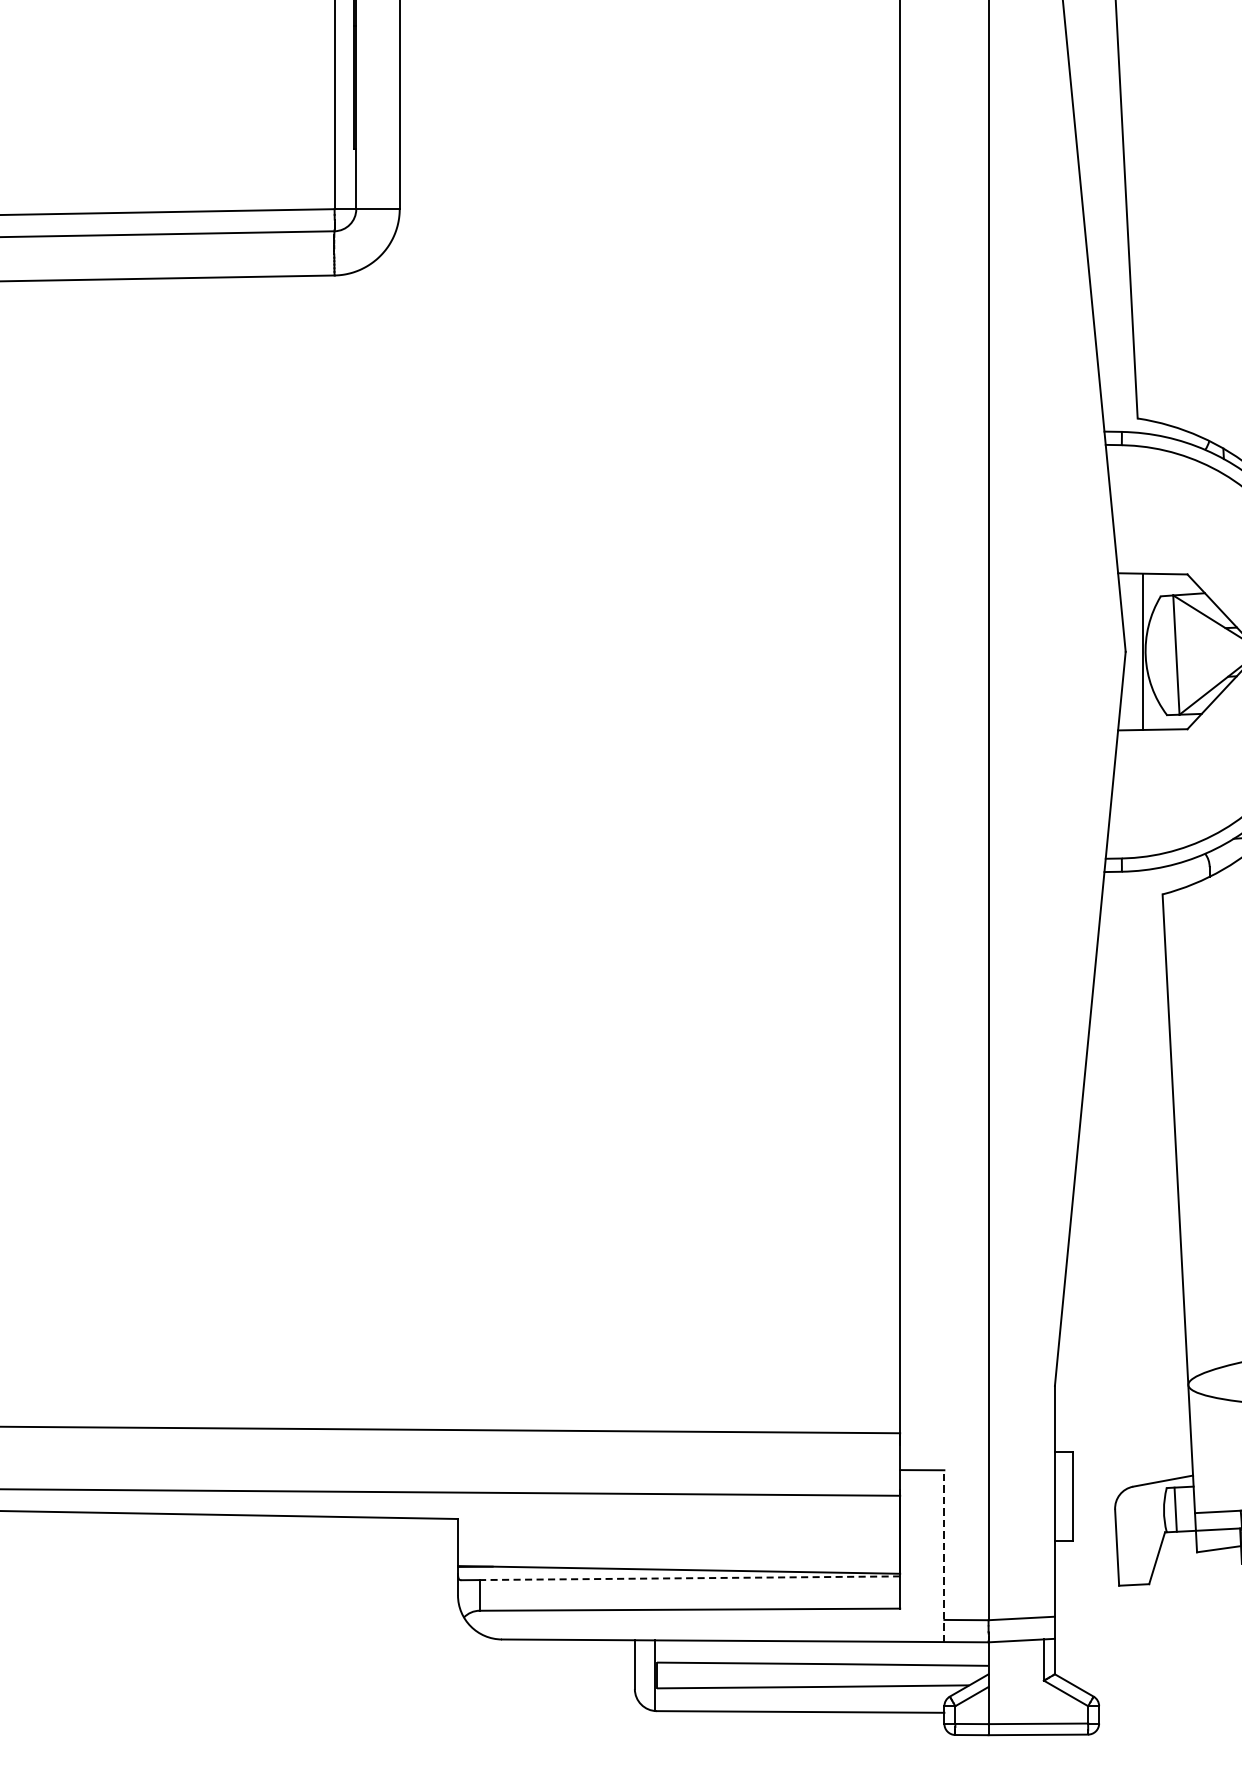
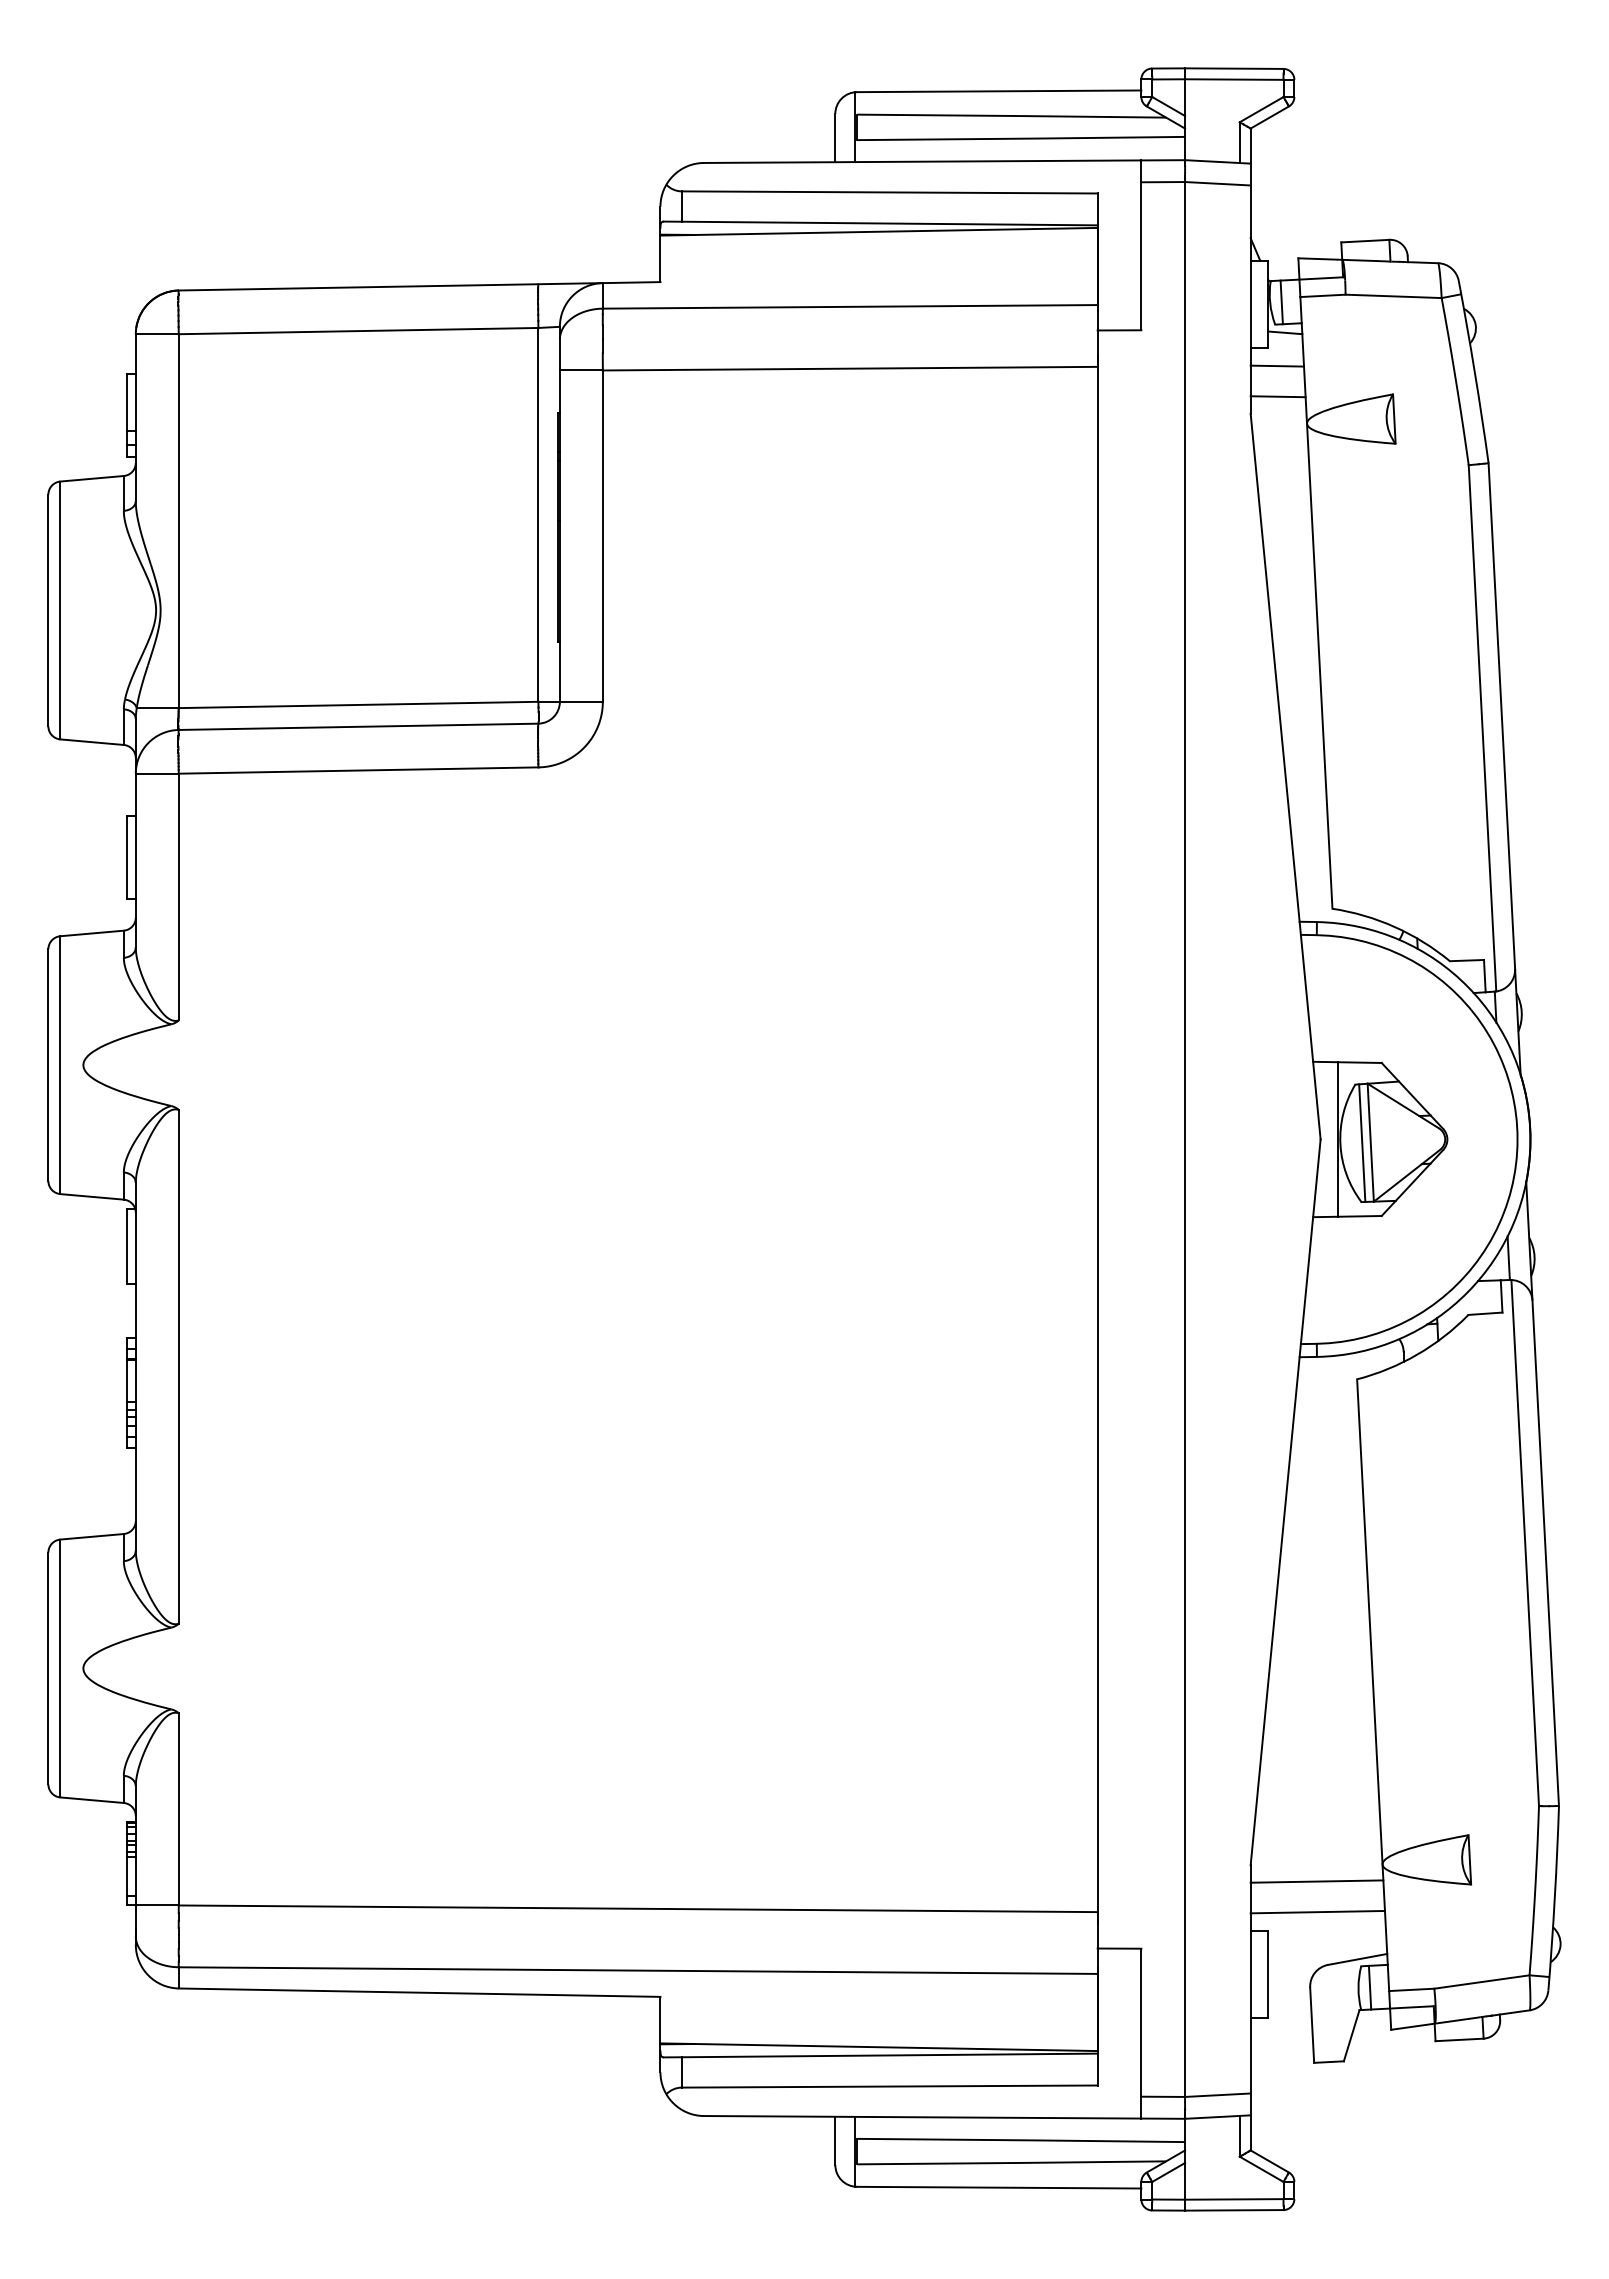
line: (1168, 654) -> (1362, 1142), added
line: (1121, 1402) -> (1316, 1881), added
line: (1122, 1432) -> (1317, 1911), added
line: (944, 1556) -> (1141, 2033), dashed -> solid
line: (689, 1578) -> (889, 2055), dashed -> solid

